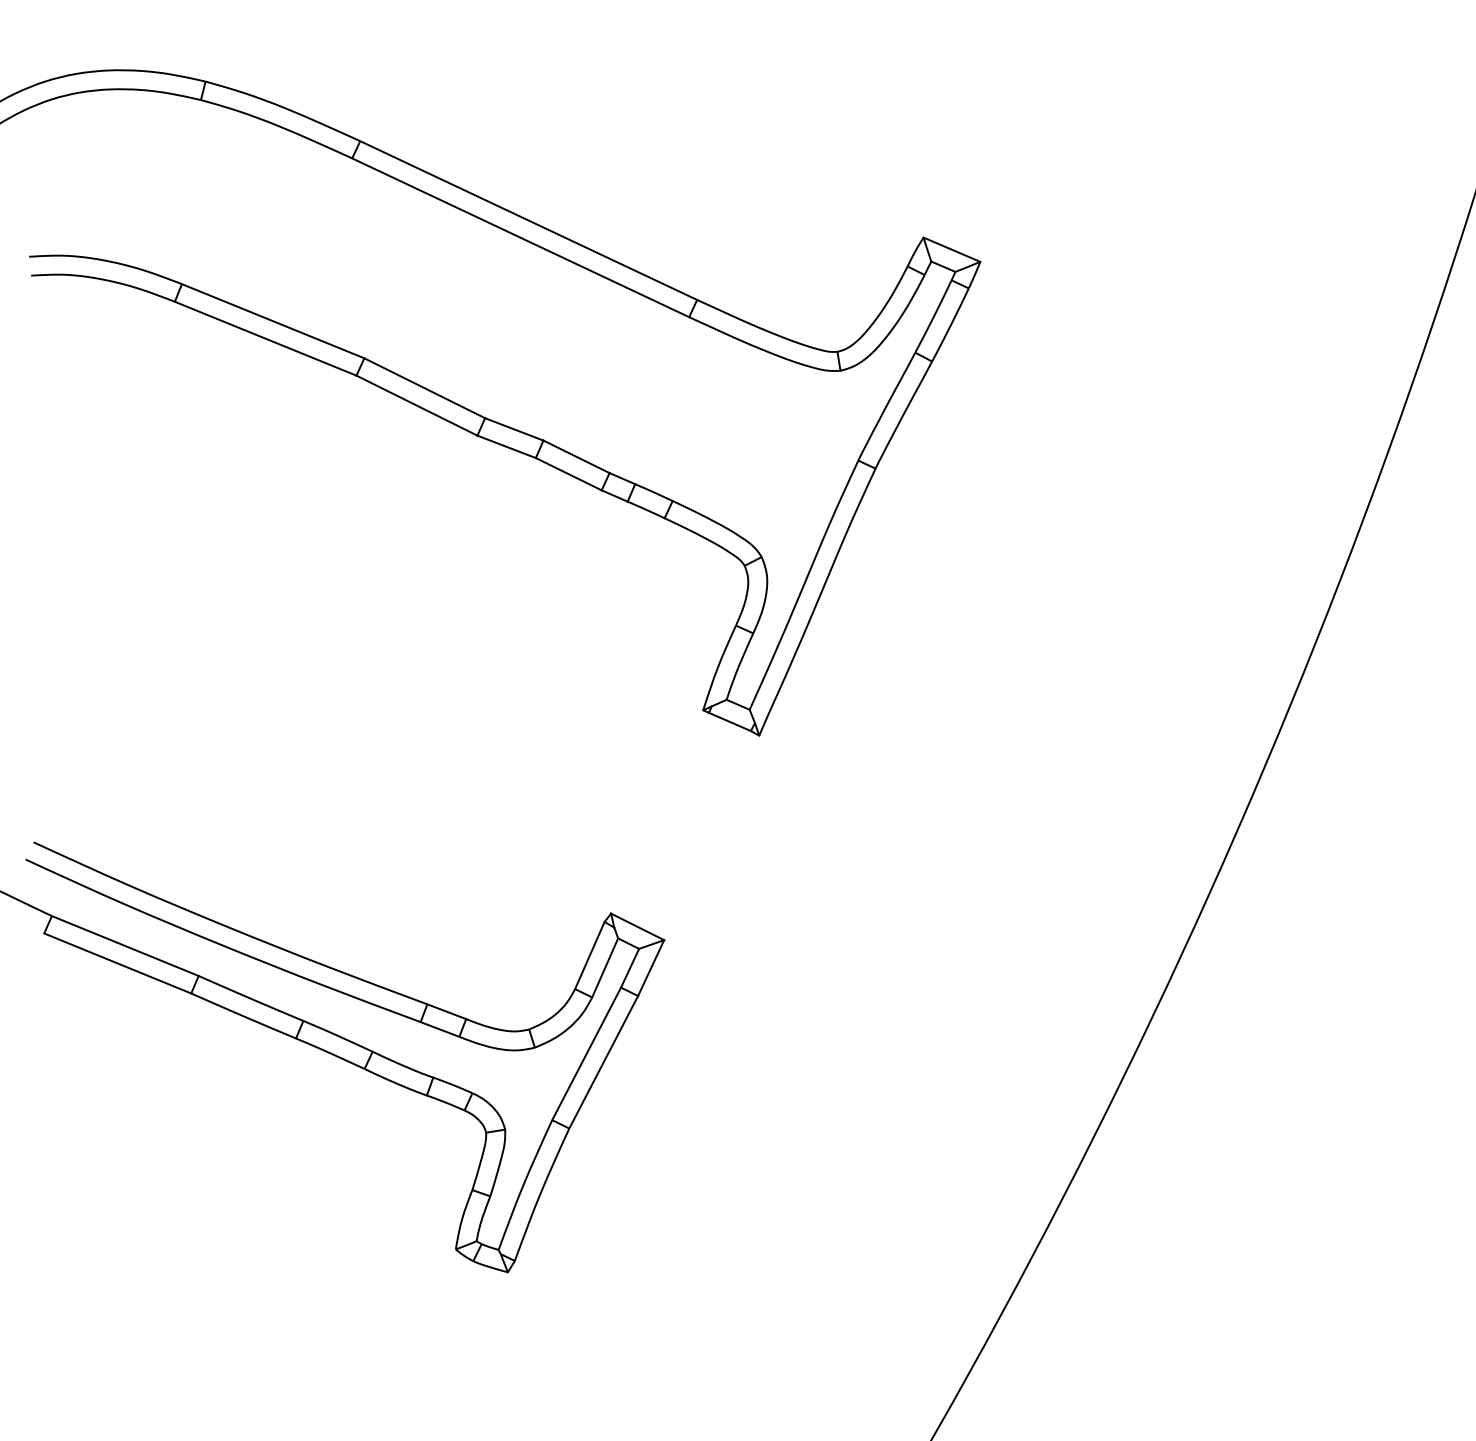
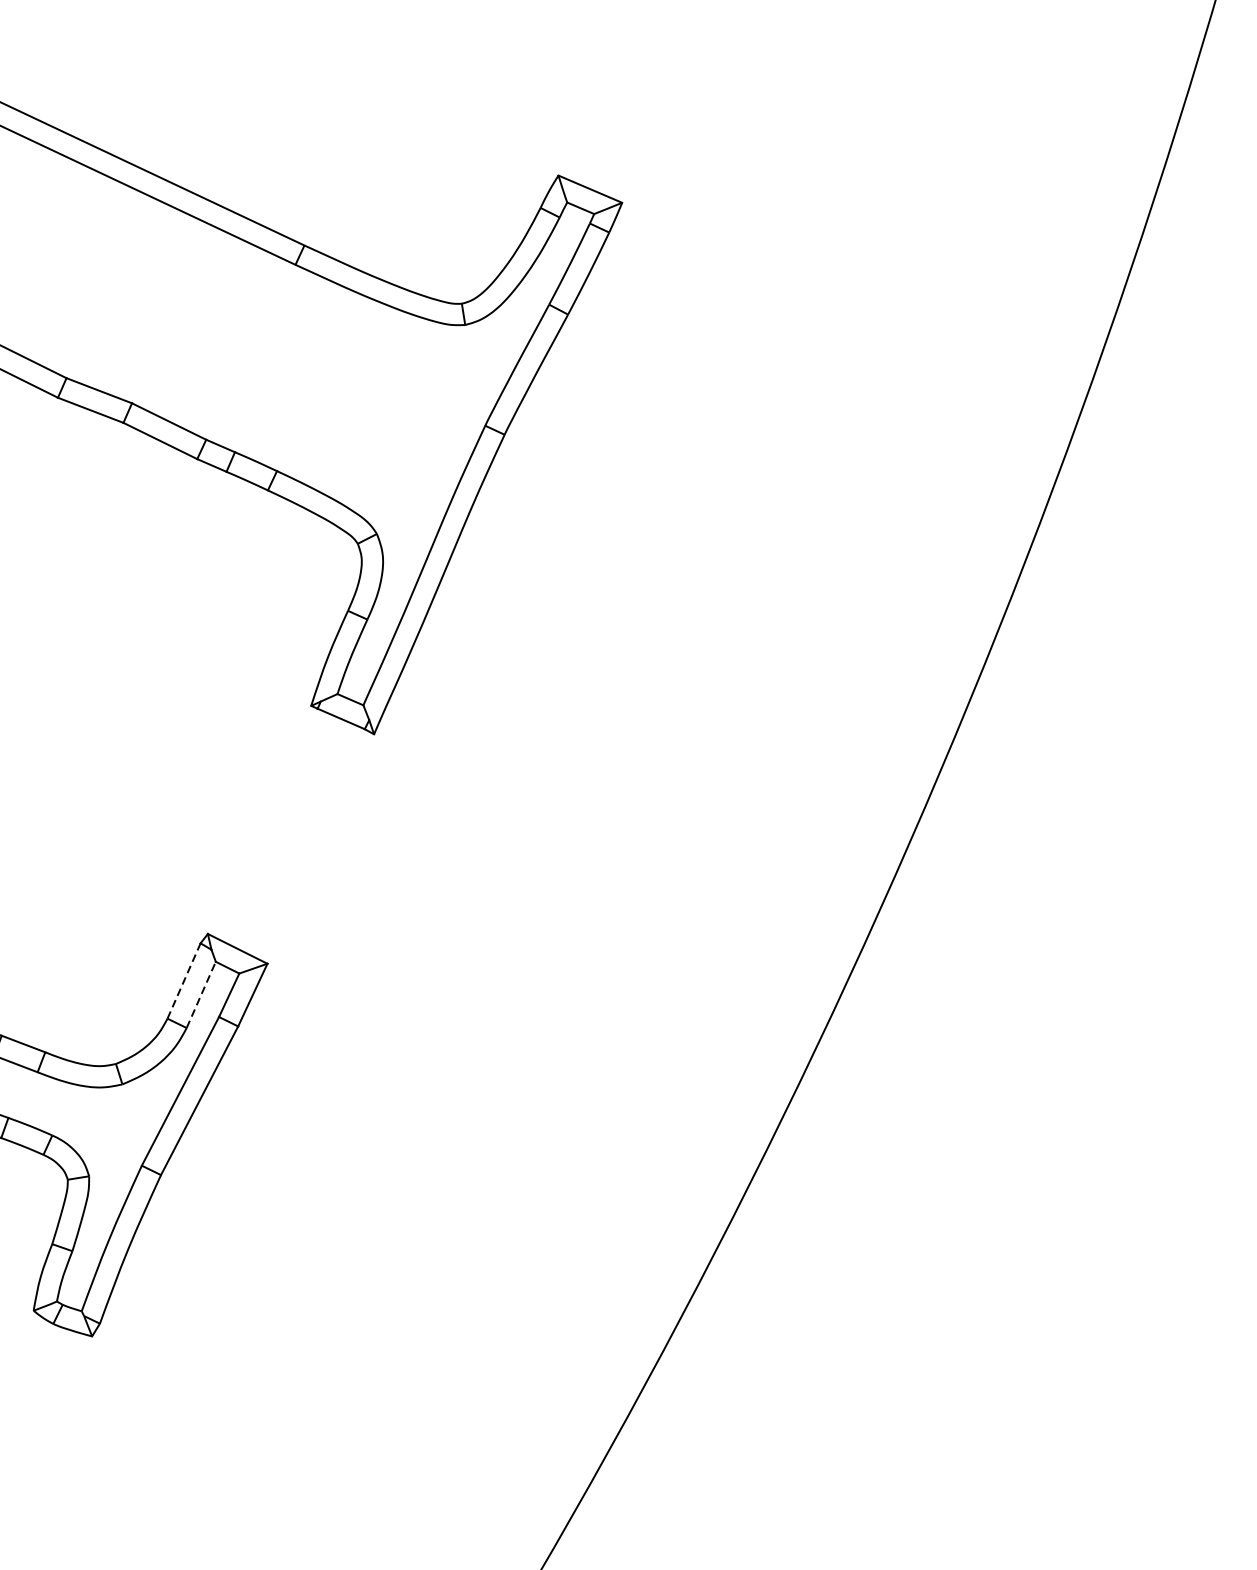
line: (589, 955) -> (183, 980), solid -> dashed
line: (605, 967) -> (201, 994), solid -> dashed

